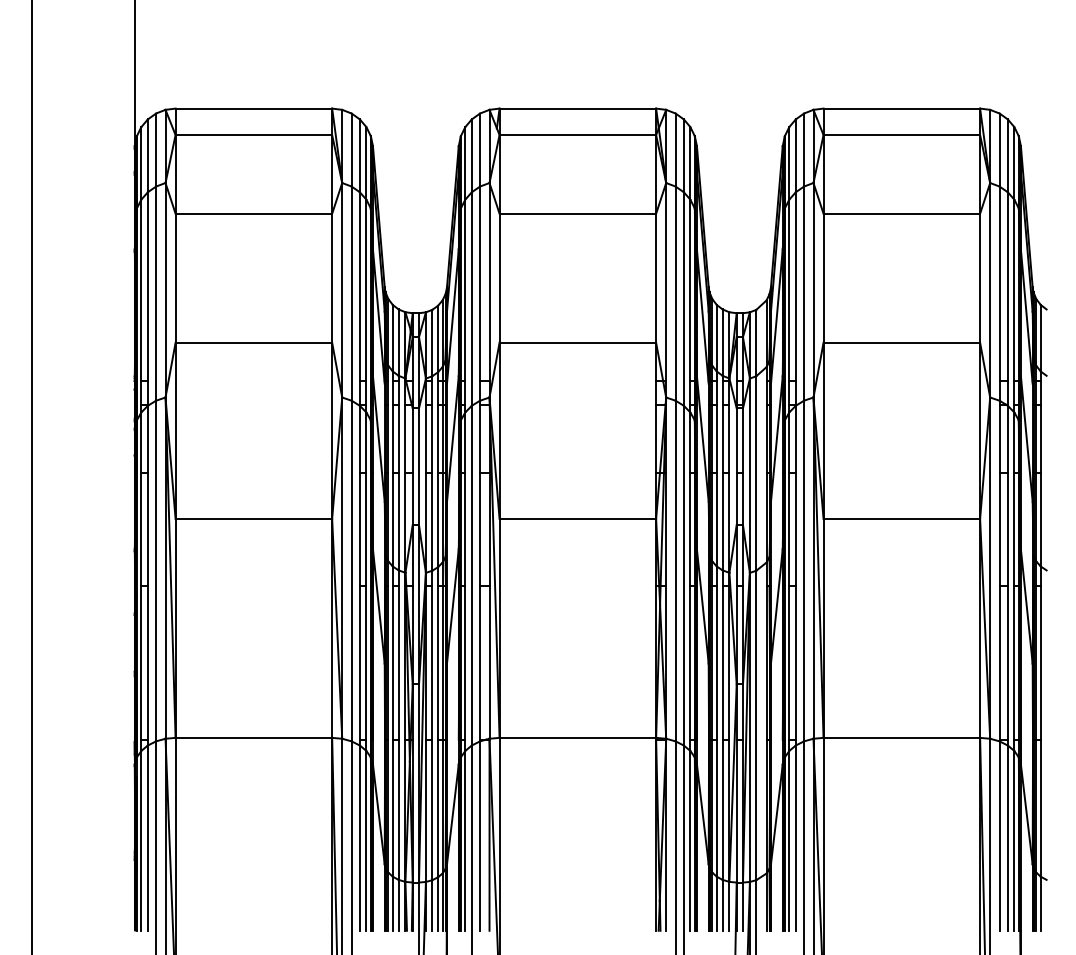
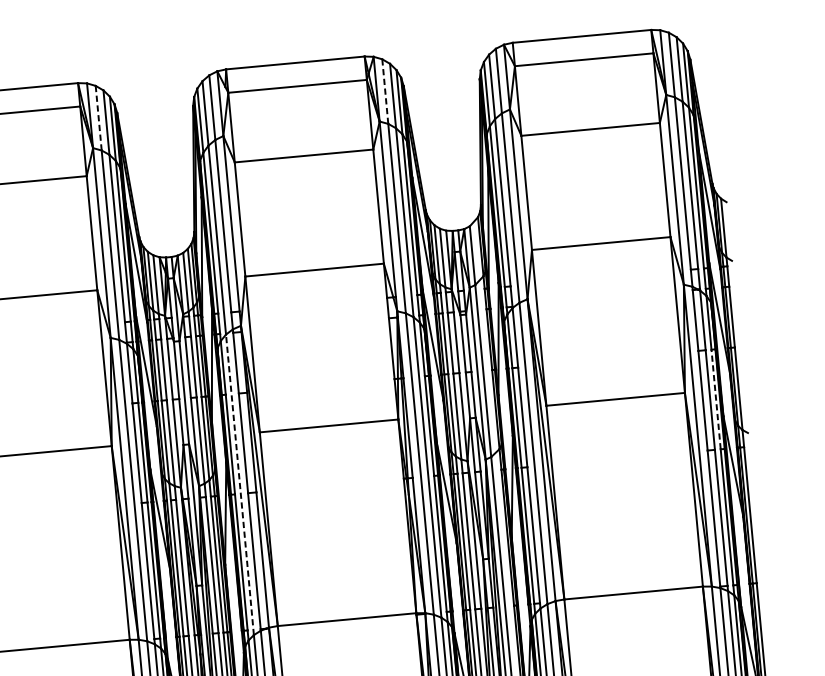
line: (351, 150) -> (98, 118), solid -> dashed
line: (675, 150) -> (385, 92), solid -> dashed
line: (1014, 529) -> (716, 399), solid -> dashed
line: (471, 575) -> (239, 484), solid -> dashed

